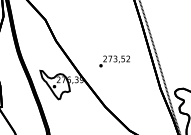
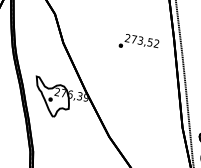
text: (114, 61) -> (138, 43), moved

